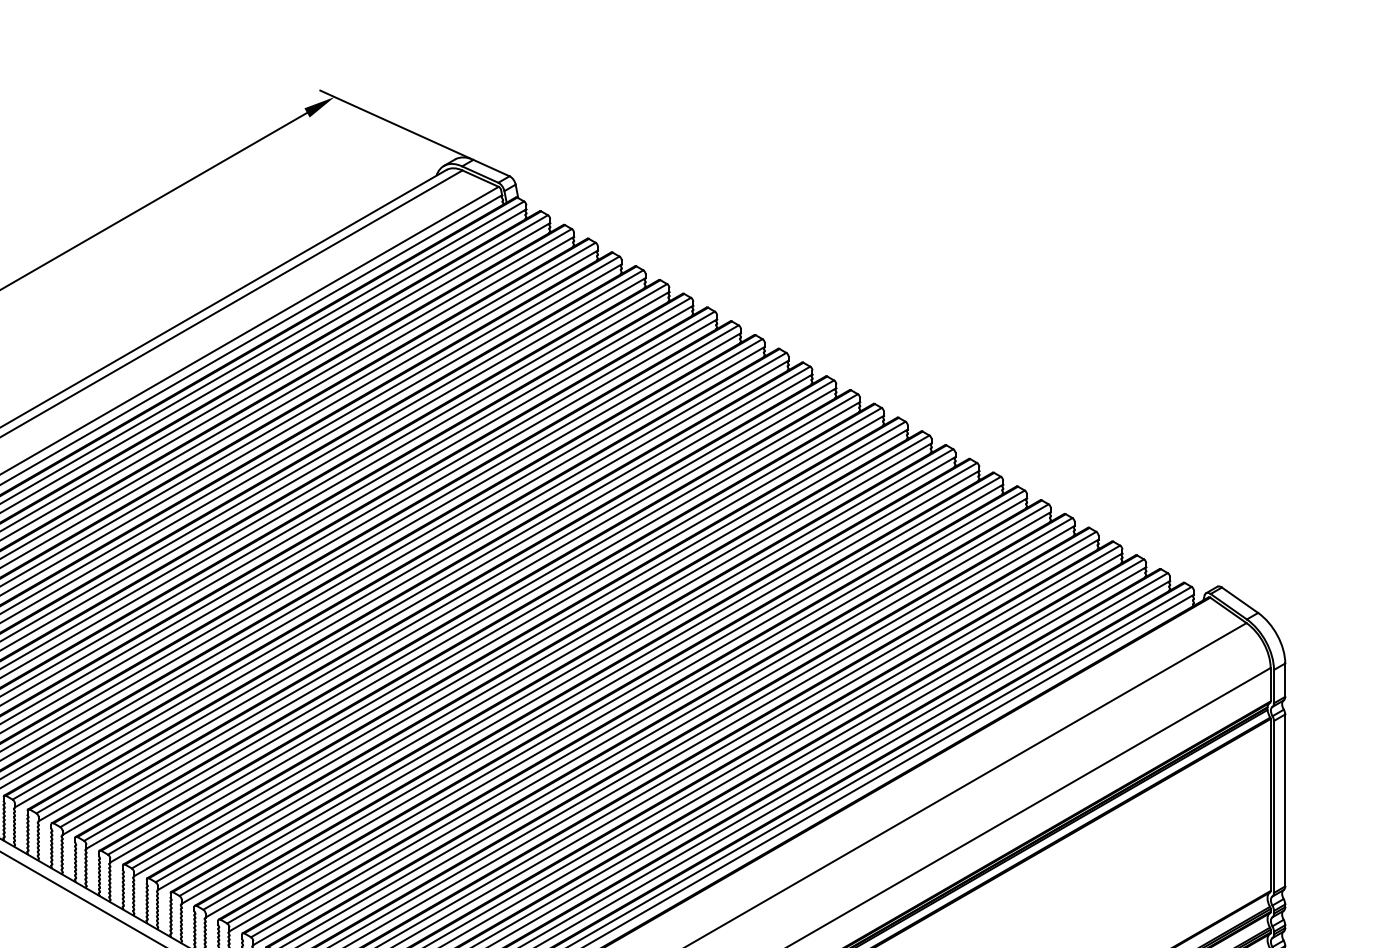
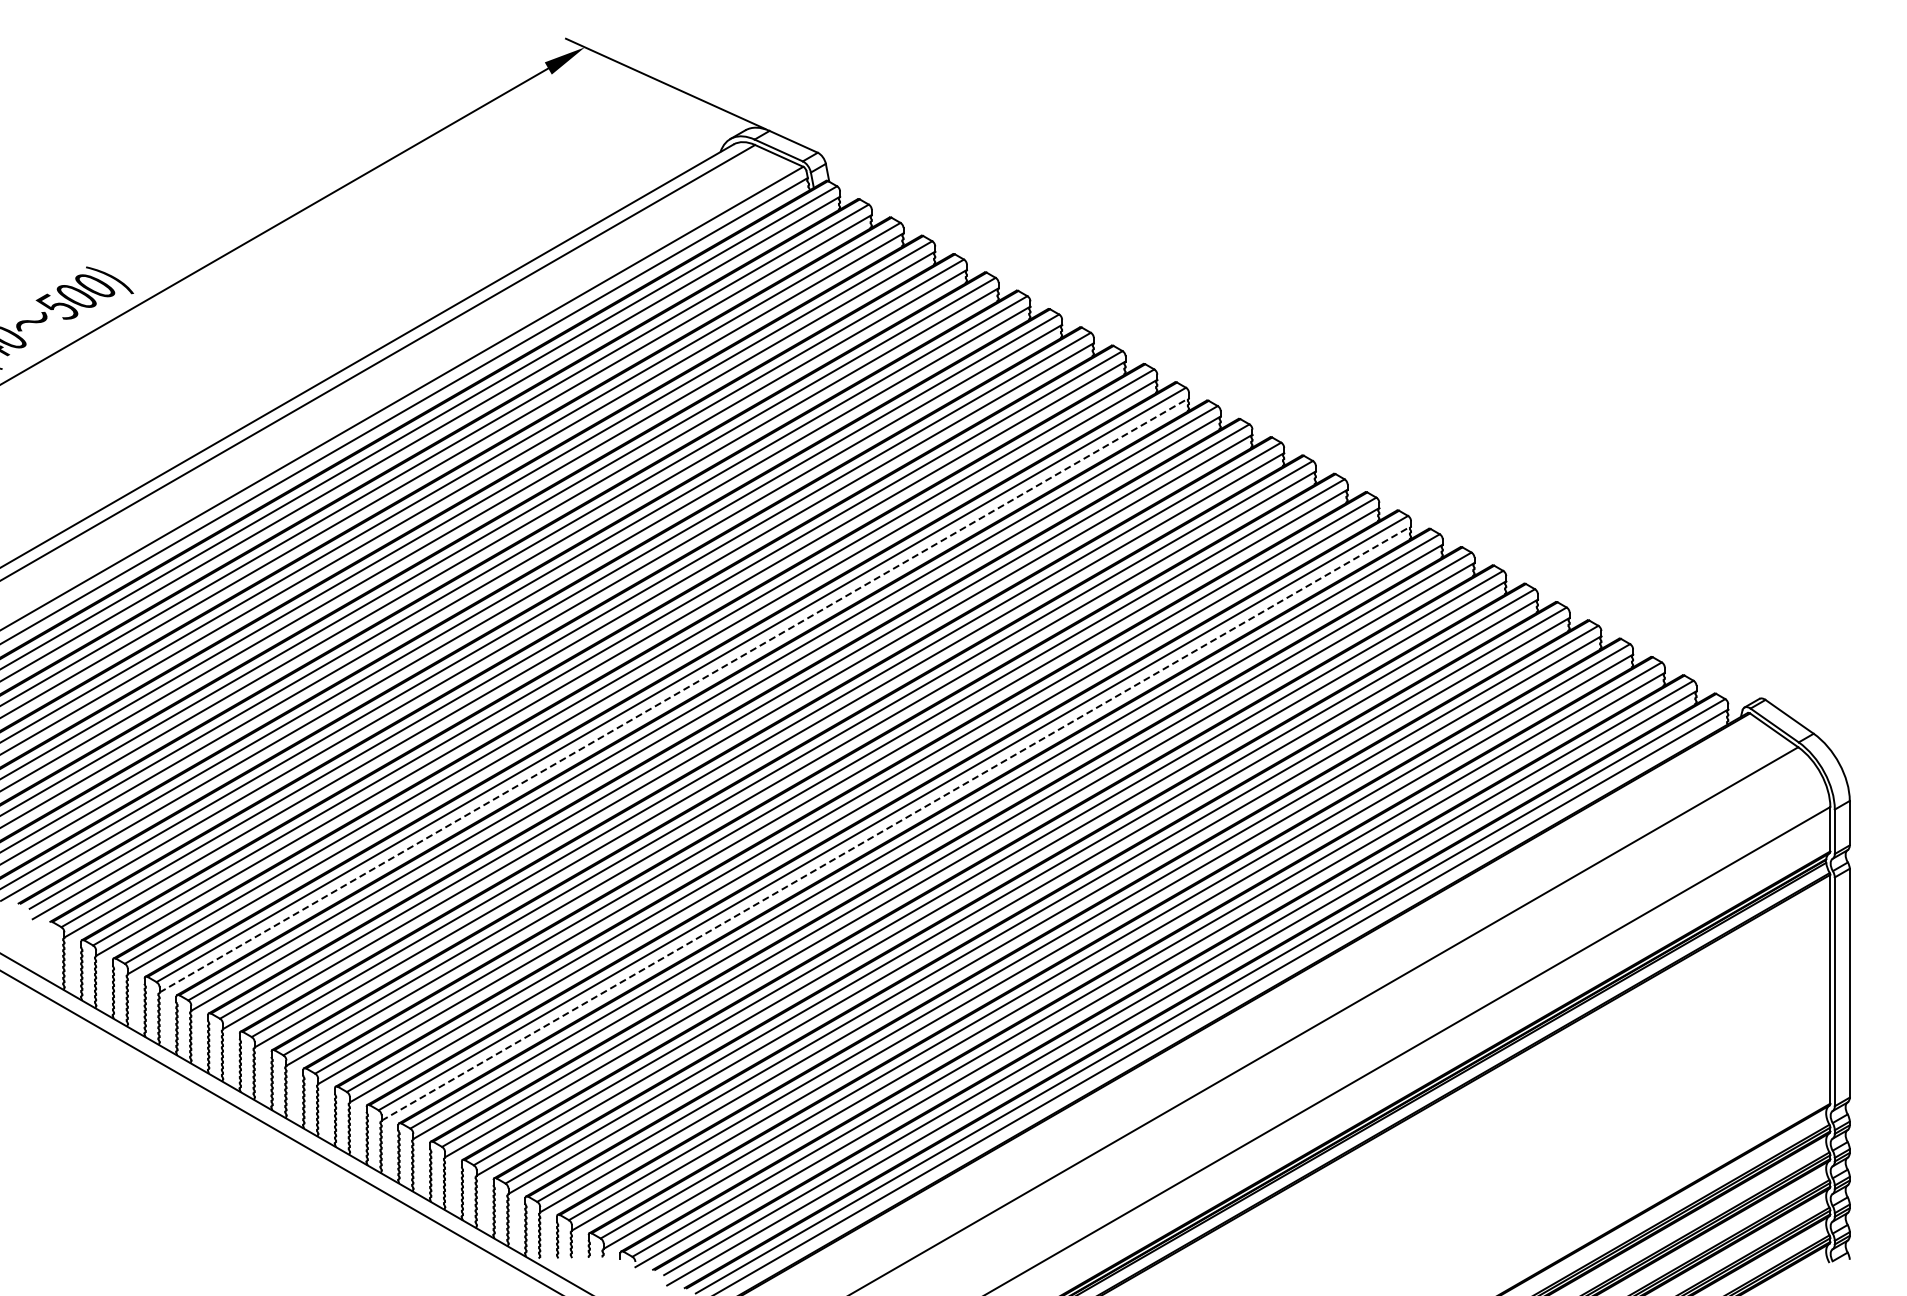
line: (401, 584) -> (674, 695), solid -> dashed
line: (568, 680) -> (896, 823), solid -> dashed

